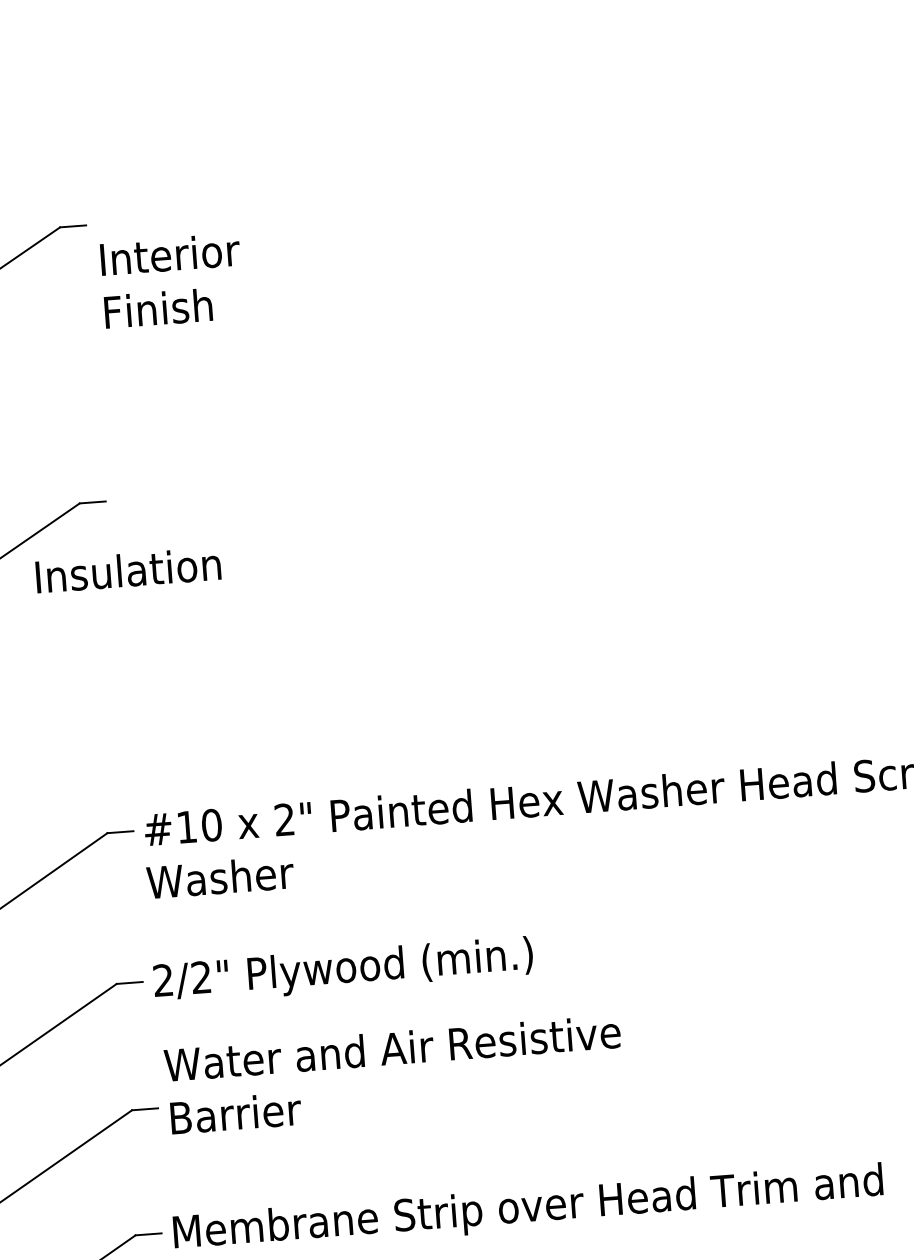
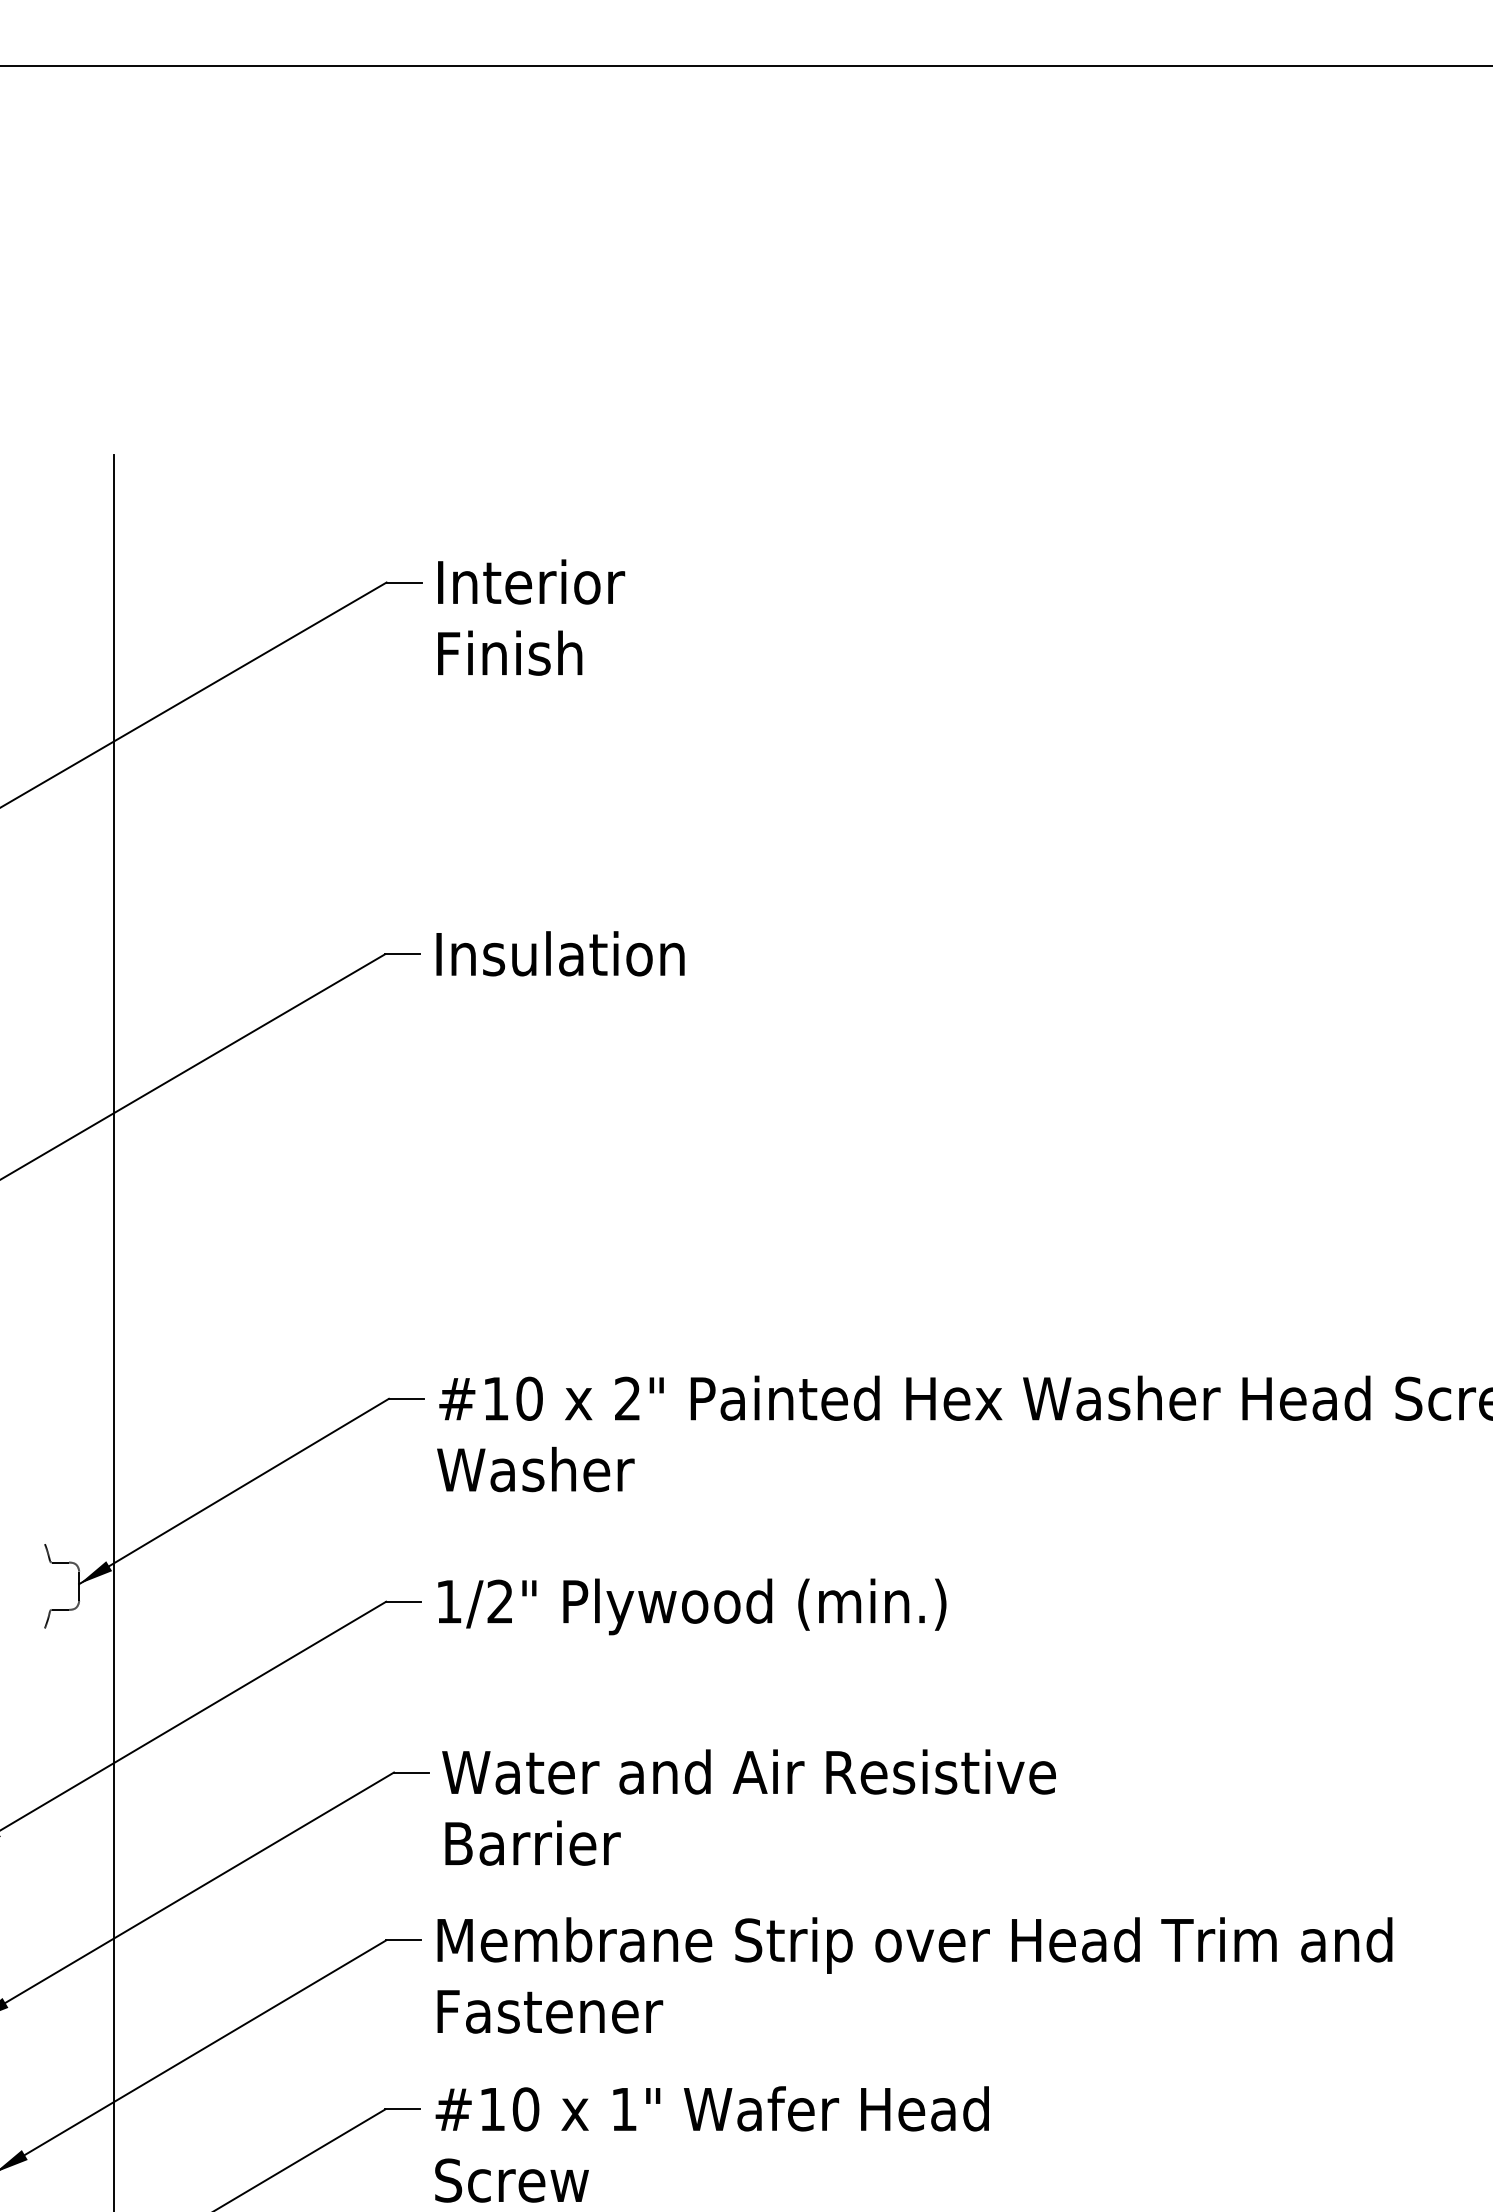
text: (172, 280) -> (531, 617), moved
text: (128, 570) -> (560, 953), moved
text: (162, 980) -> (448, 1601), 2/2" -> 1/2"
text: (394, 1074) -> (748, 1807), moved

